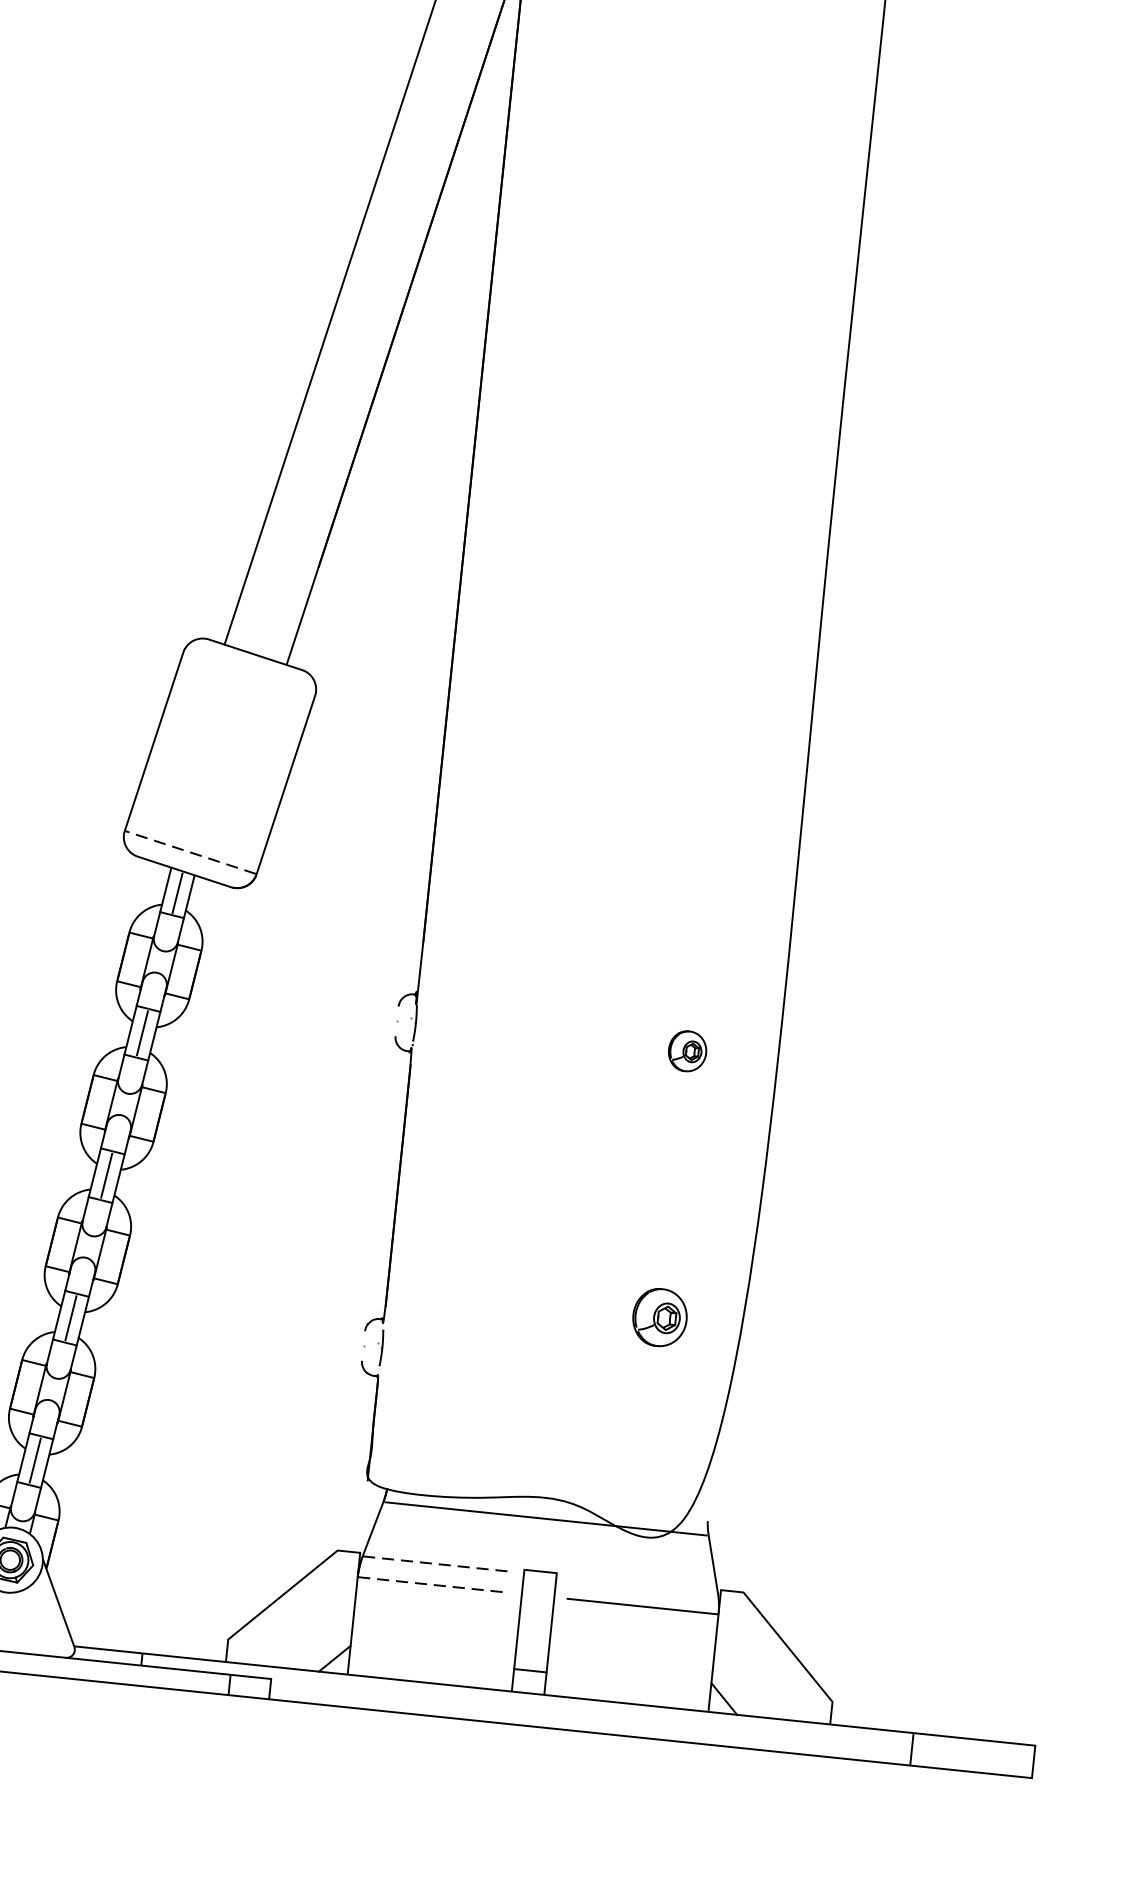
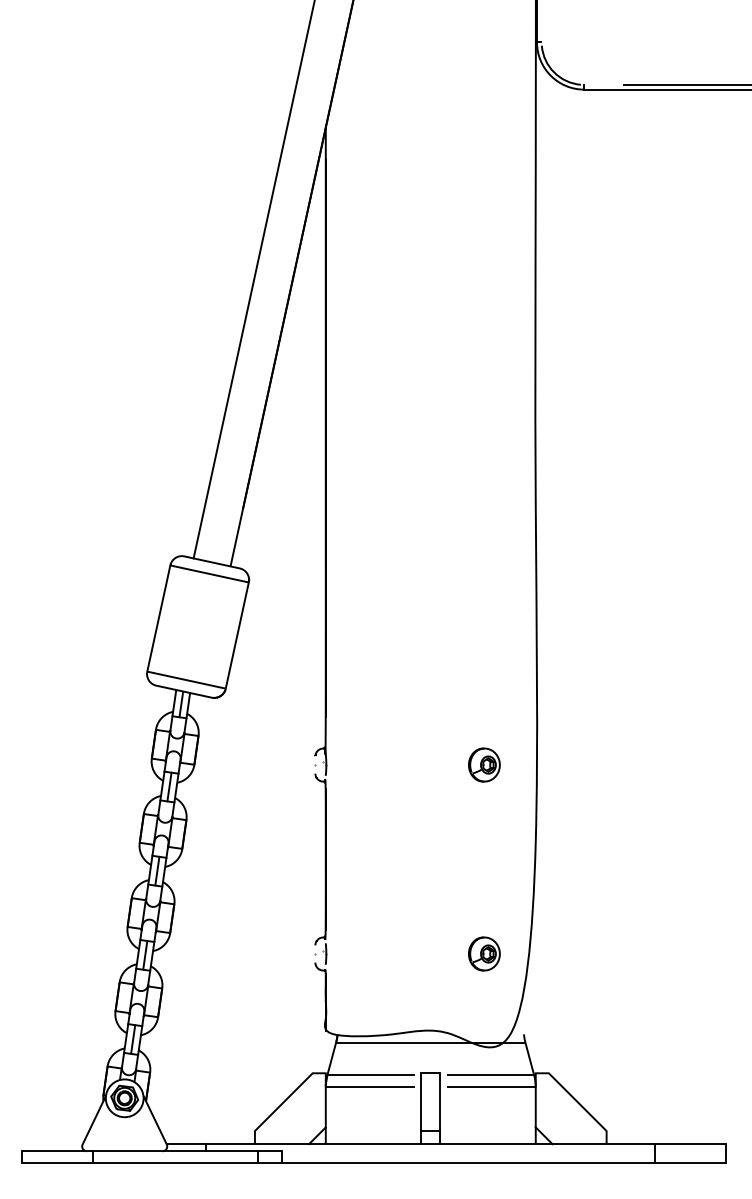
line: (249, 673) -> (209, 573), added
line: (190, 853) -> (186, 680), dashed -> solid
part: (687, 1050) -> (484, 764), size x1.43
part: (660, 1316) -> (484, 953), moved
line: (438, 1564) -> (371, 1075), dashed -> solid
line: (432, 1585) -> (369, 1087), dashed -> solid
line: (642, 1585) -> (490, 1075), added

